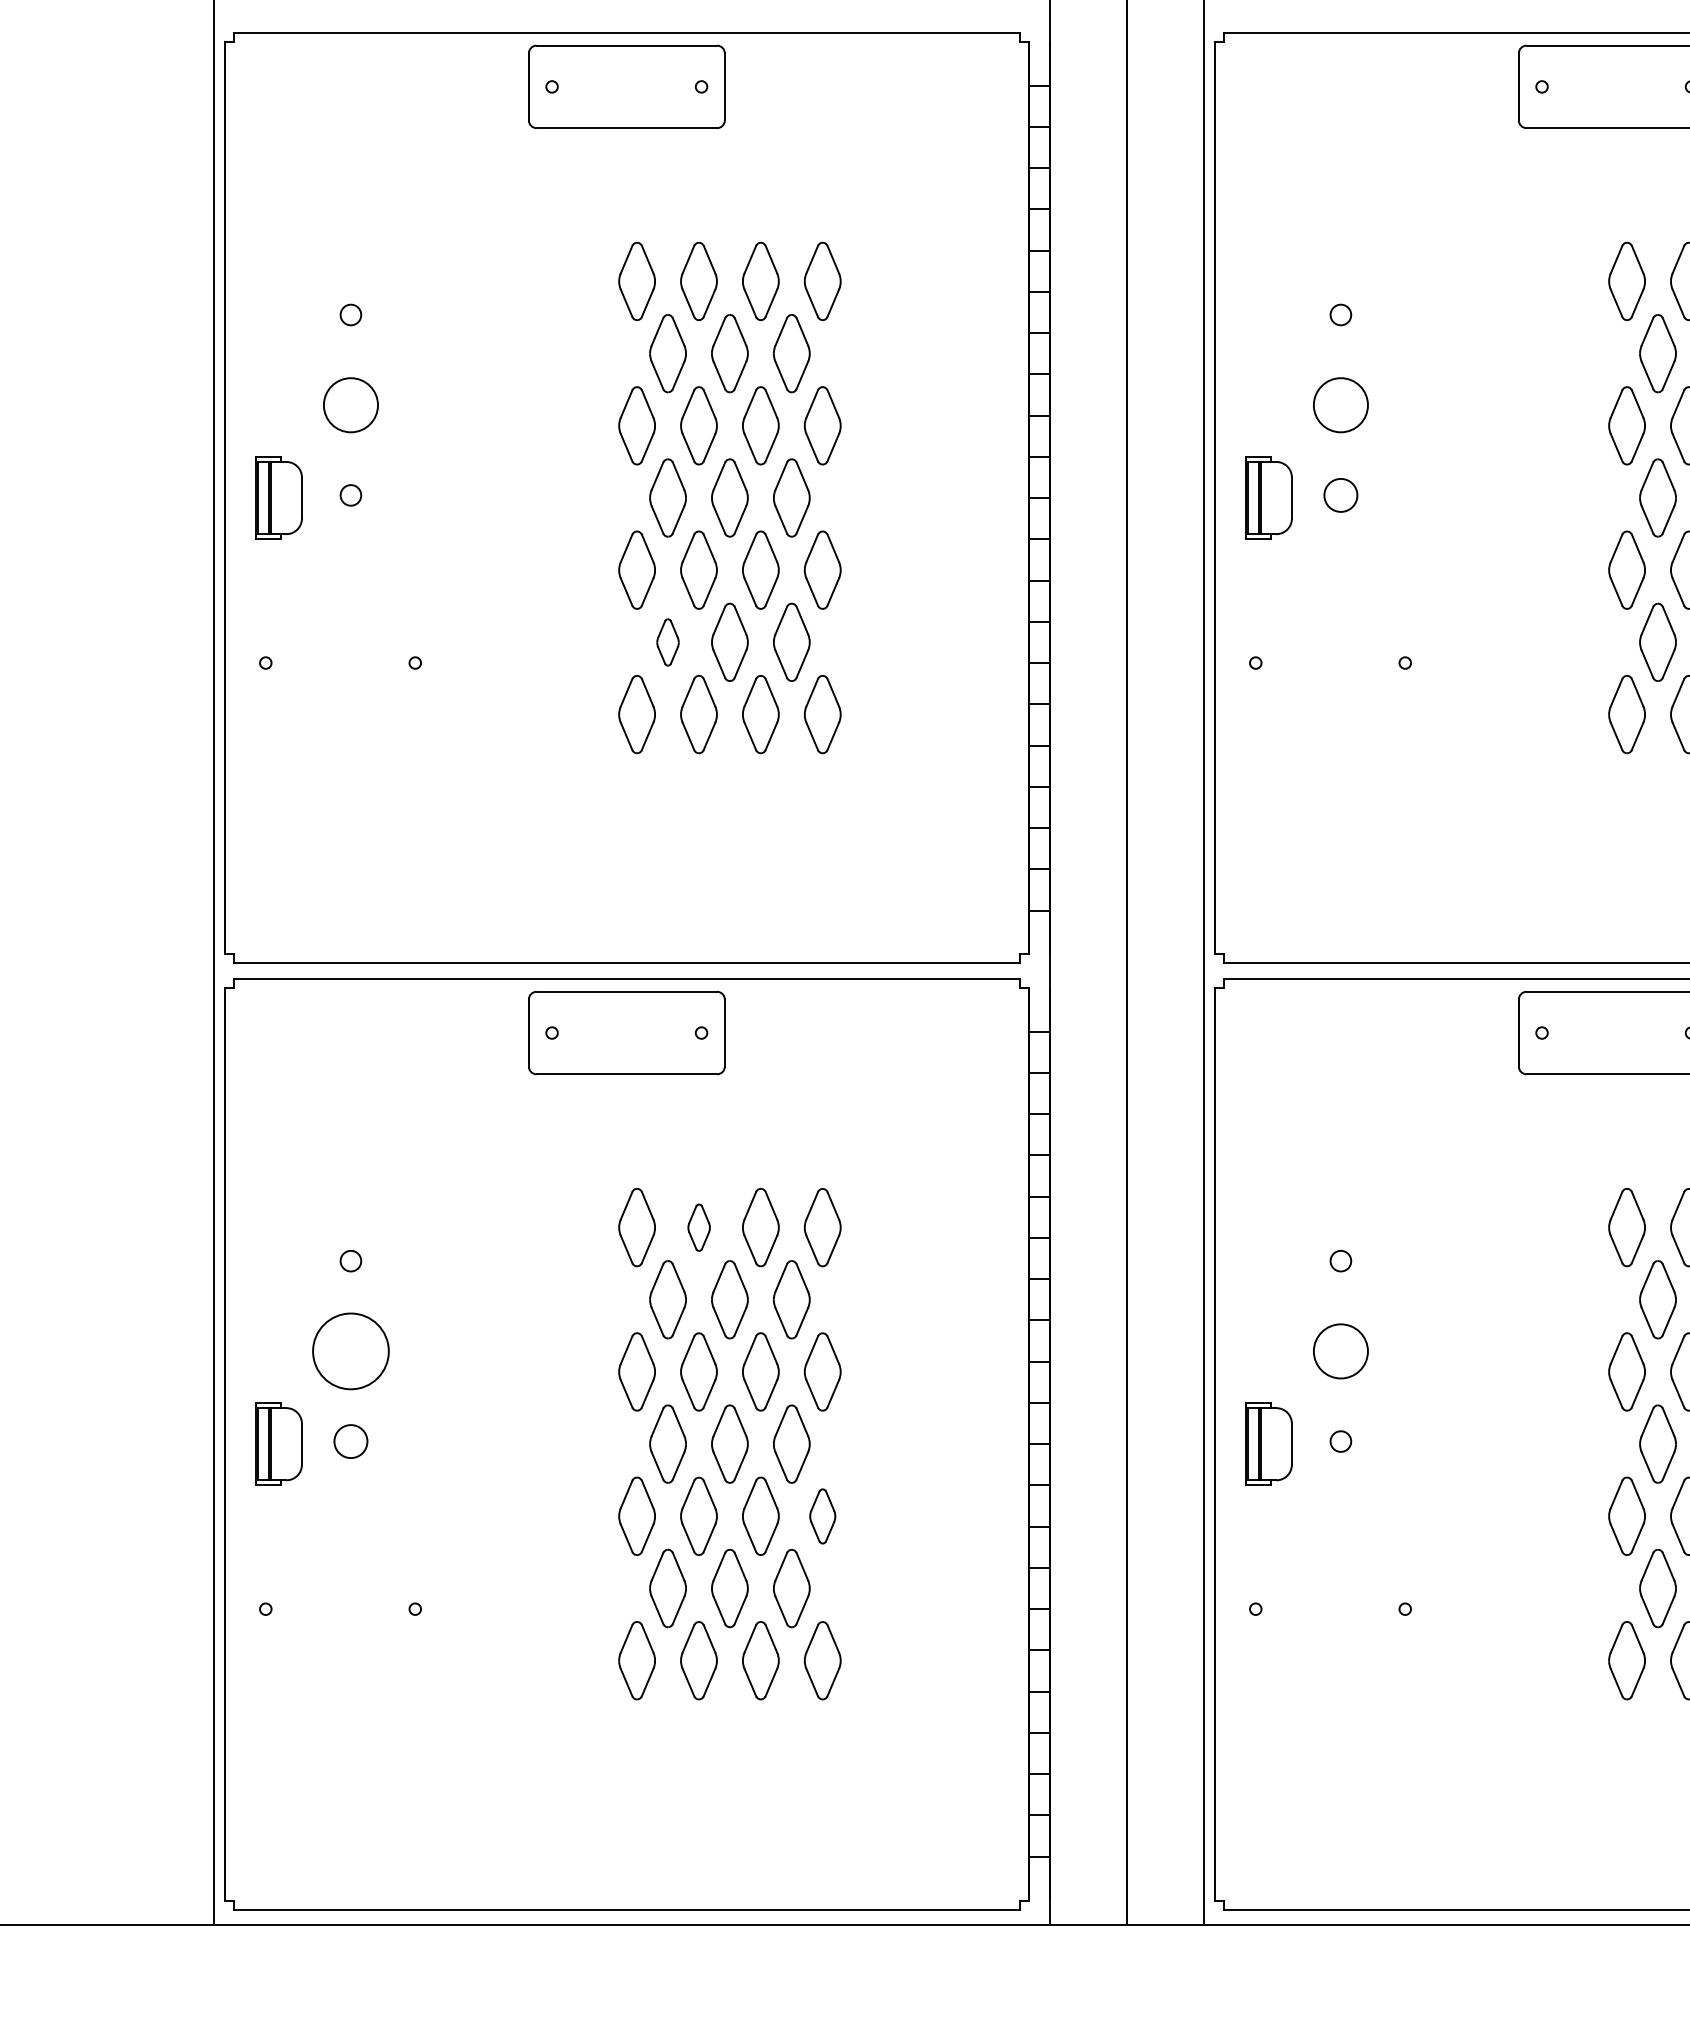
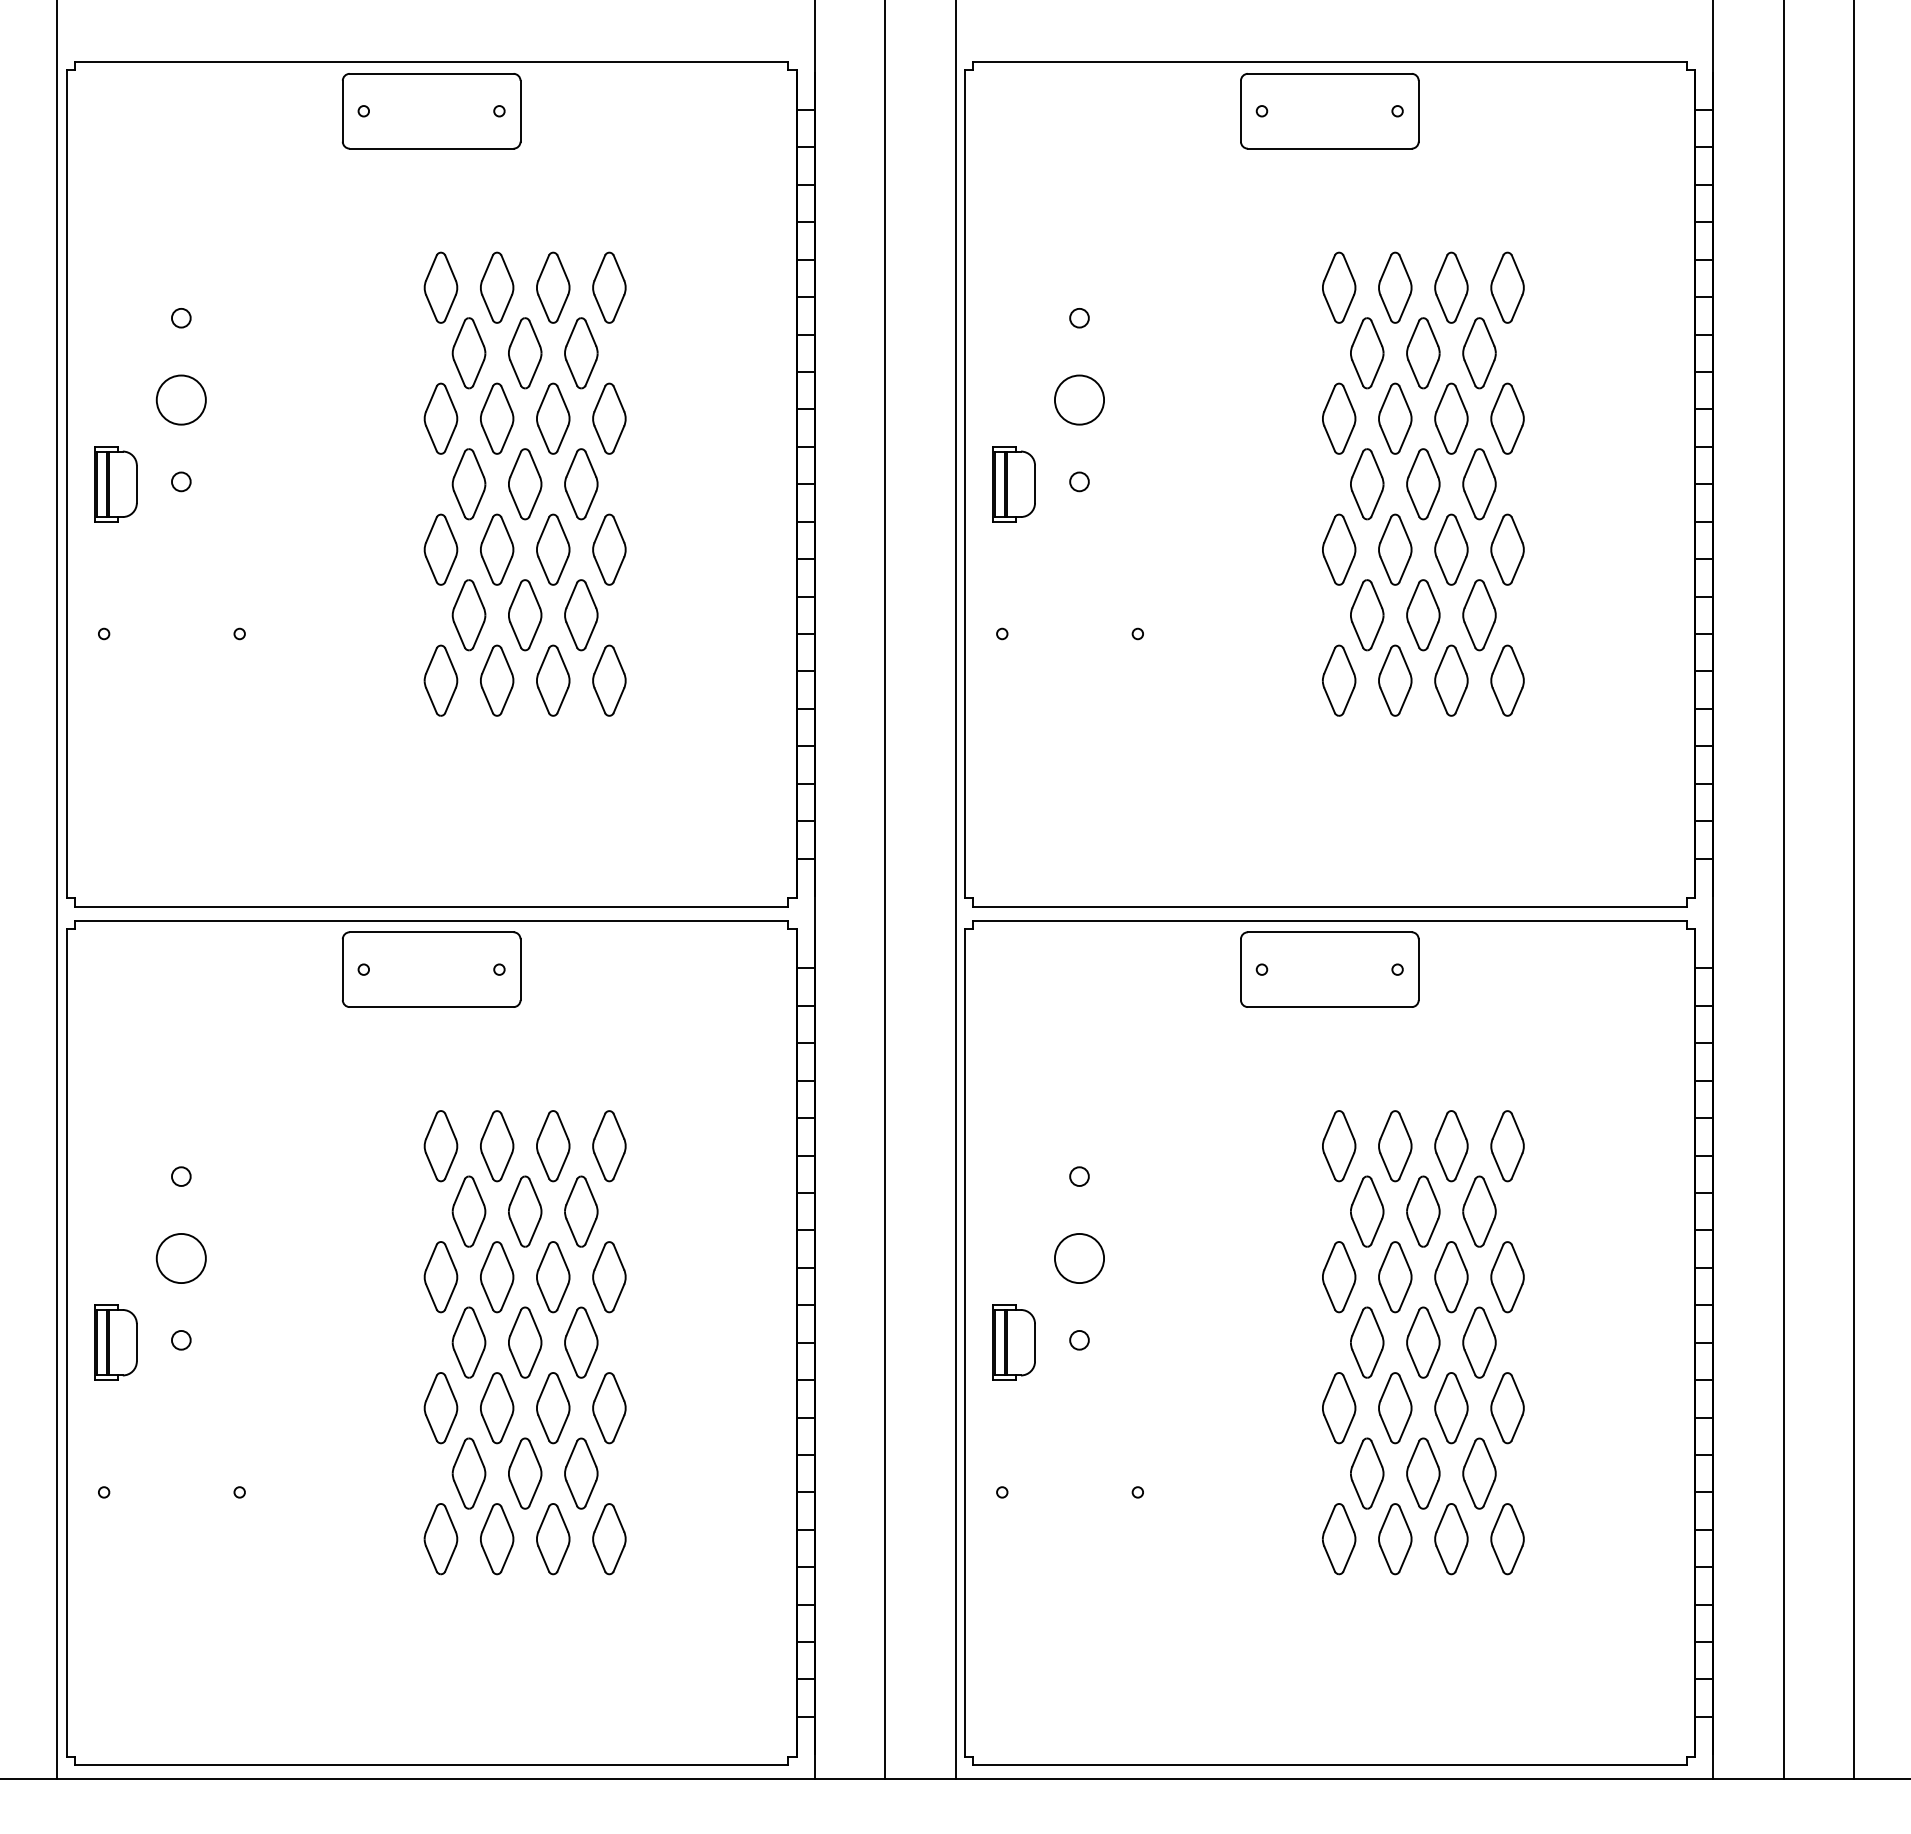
circle: (1340, 494) -> (1079, 481), size x0.62
part: (667, 642) -> (468, 615), size x1.67
part: (699, 1227) -> (497, 1146), size x1.67
circle: (350, 1351) -> (180, 1258), size x0.71
circle: (350, 1440) -> (180, 1339), size x0.62
part: (822, 1516) -> (609, 1408), size x1.43

